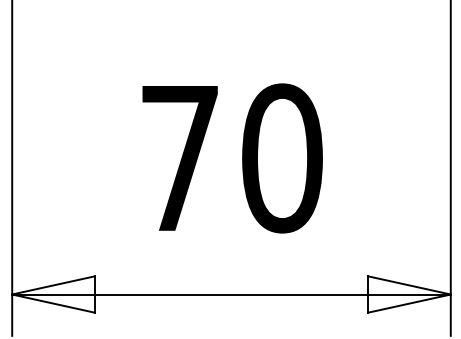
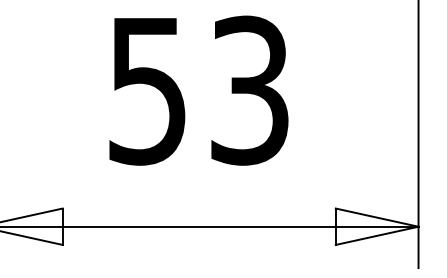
text: (231, 158) -> (199, 90), 70 -> 53

